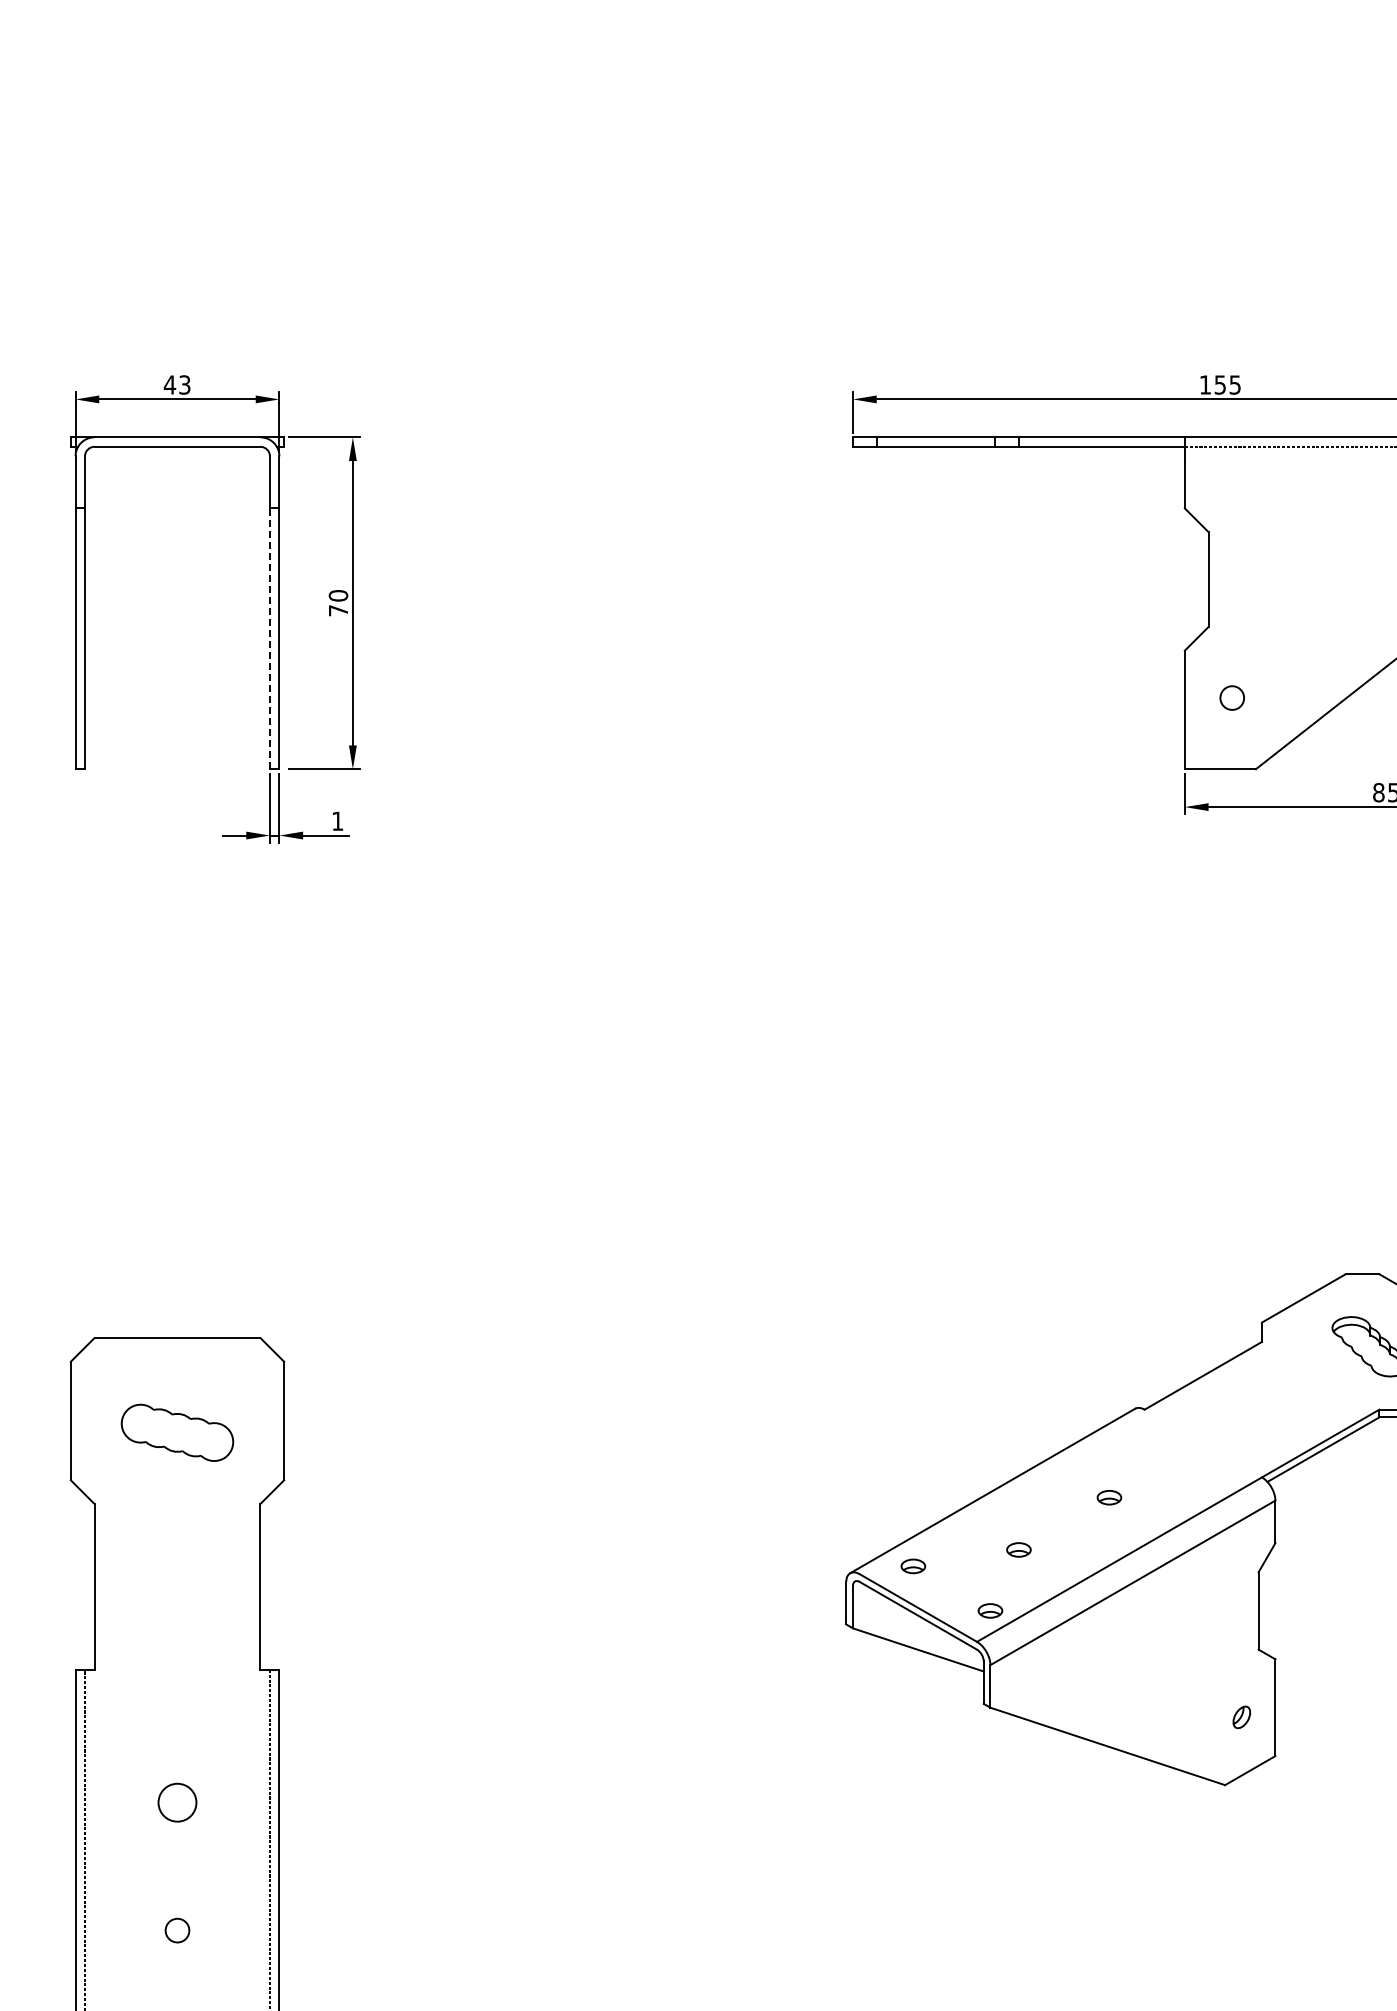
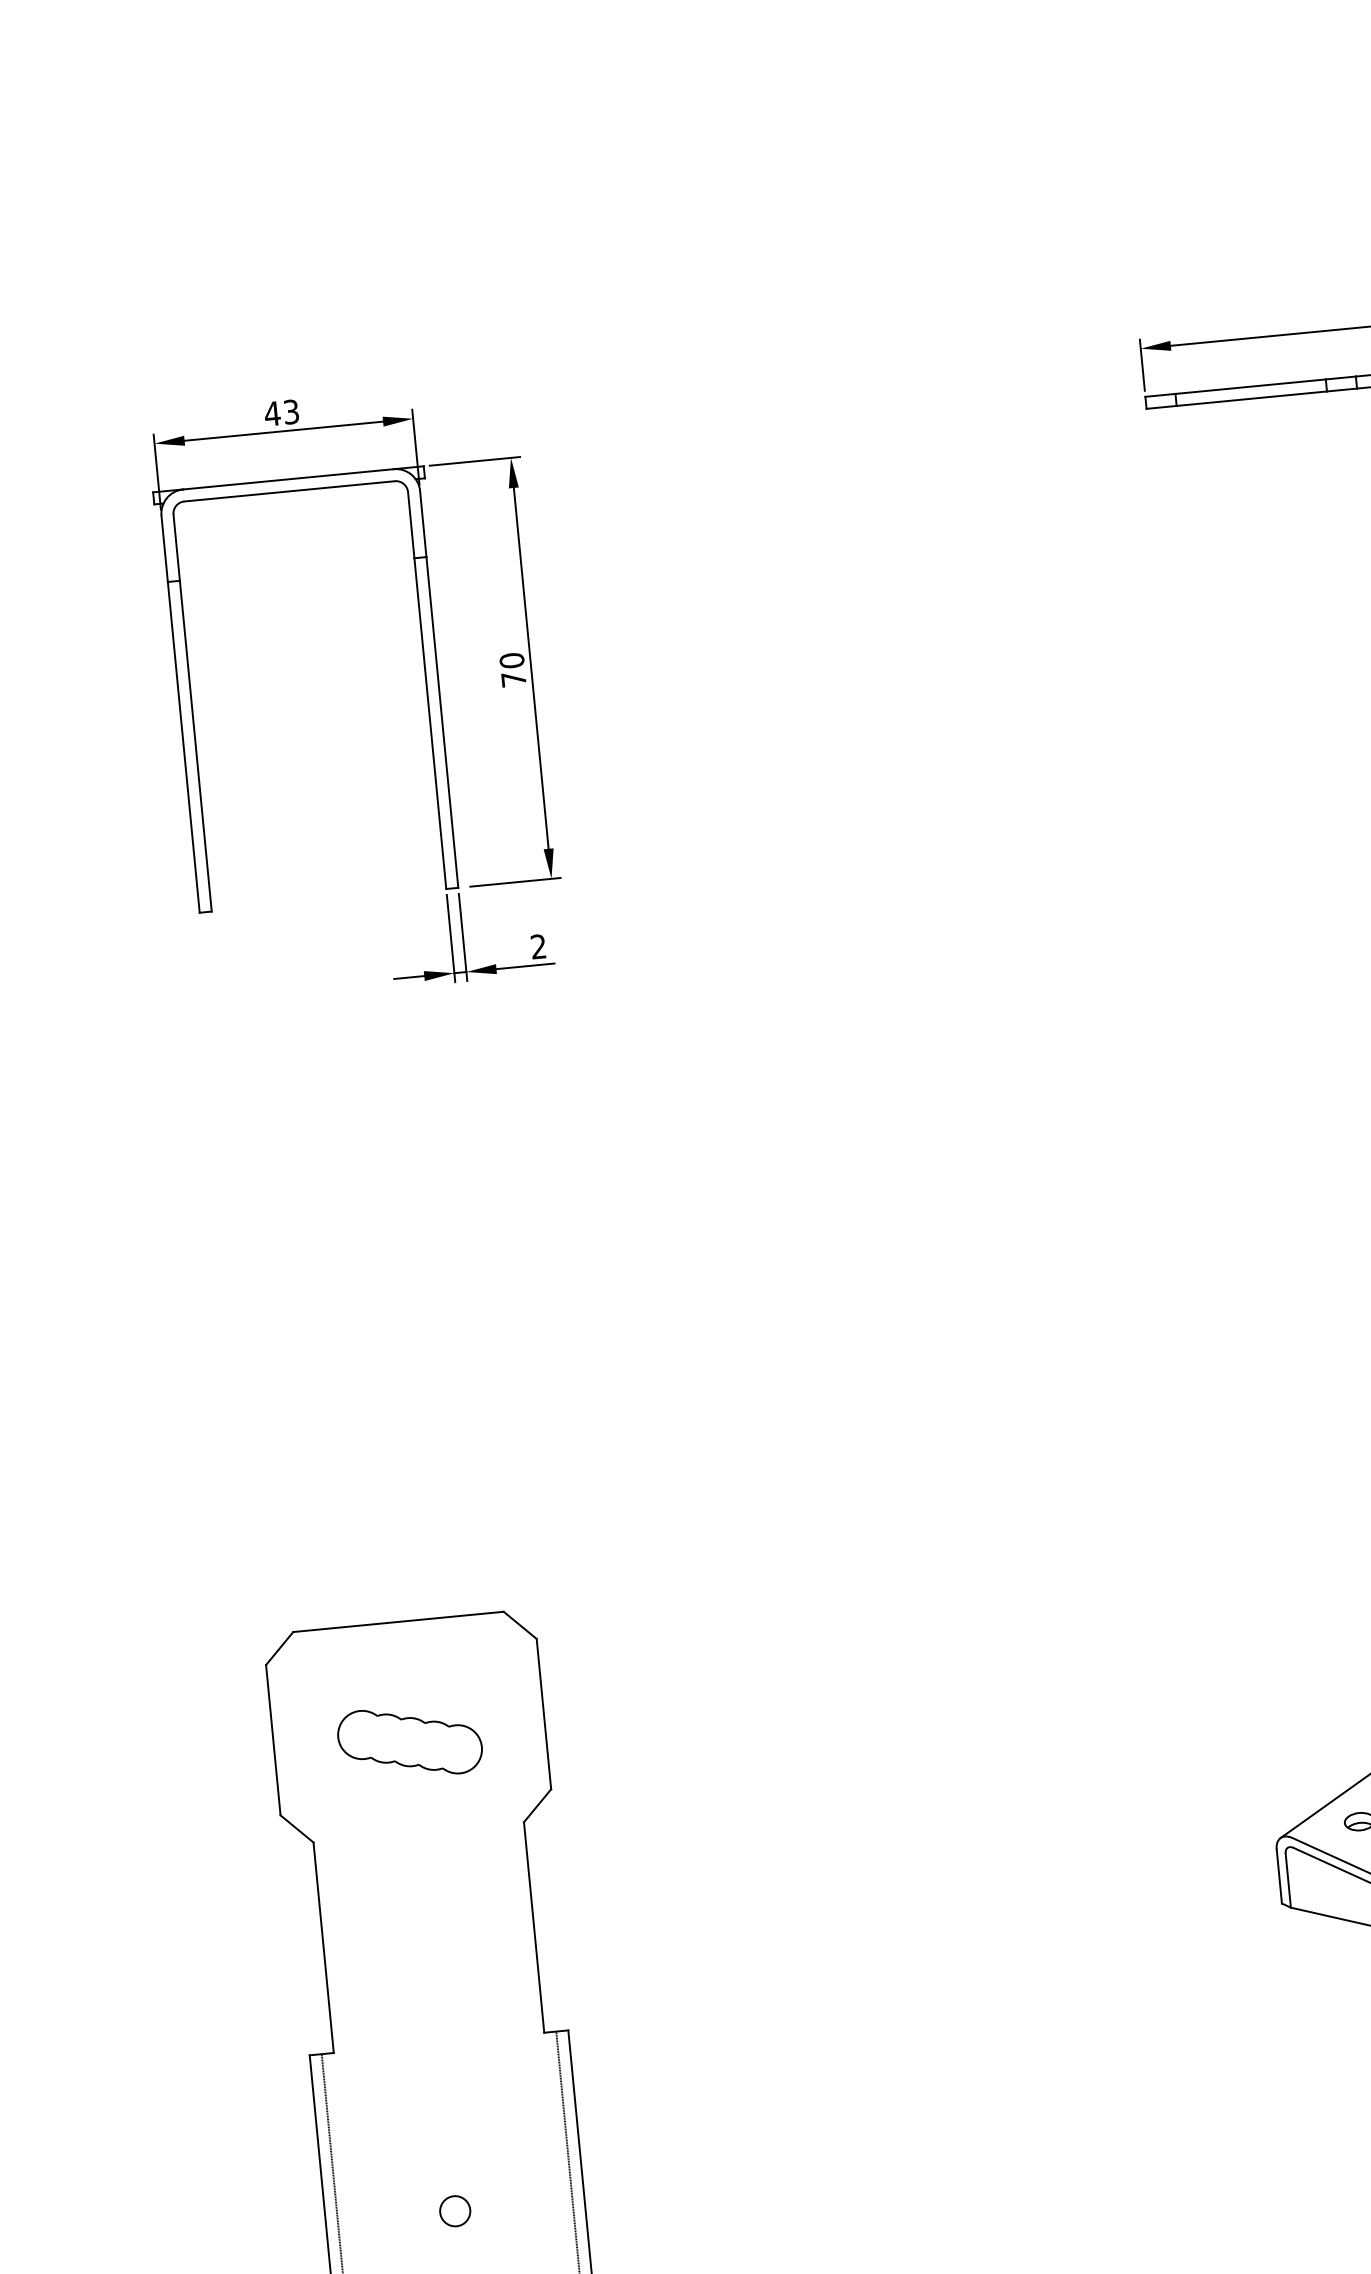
line: (269, 638) -> (429, 723), dashed -> solid
text: (337, 820) -> (538, 945), 1 -> 2
circle: (177, 1802) -> (455, 2211), size x0.62

